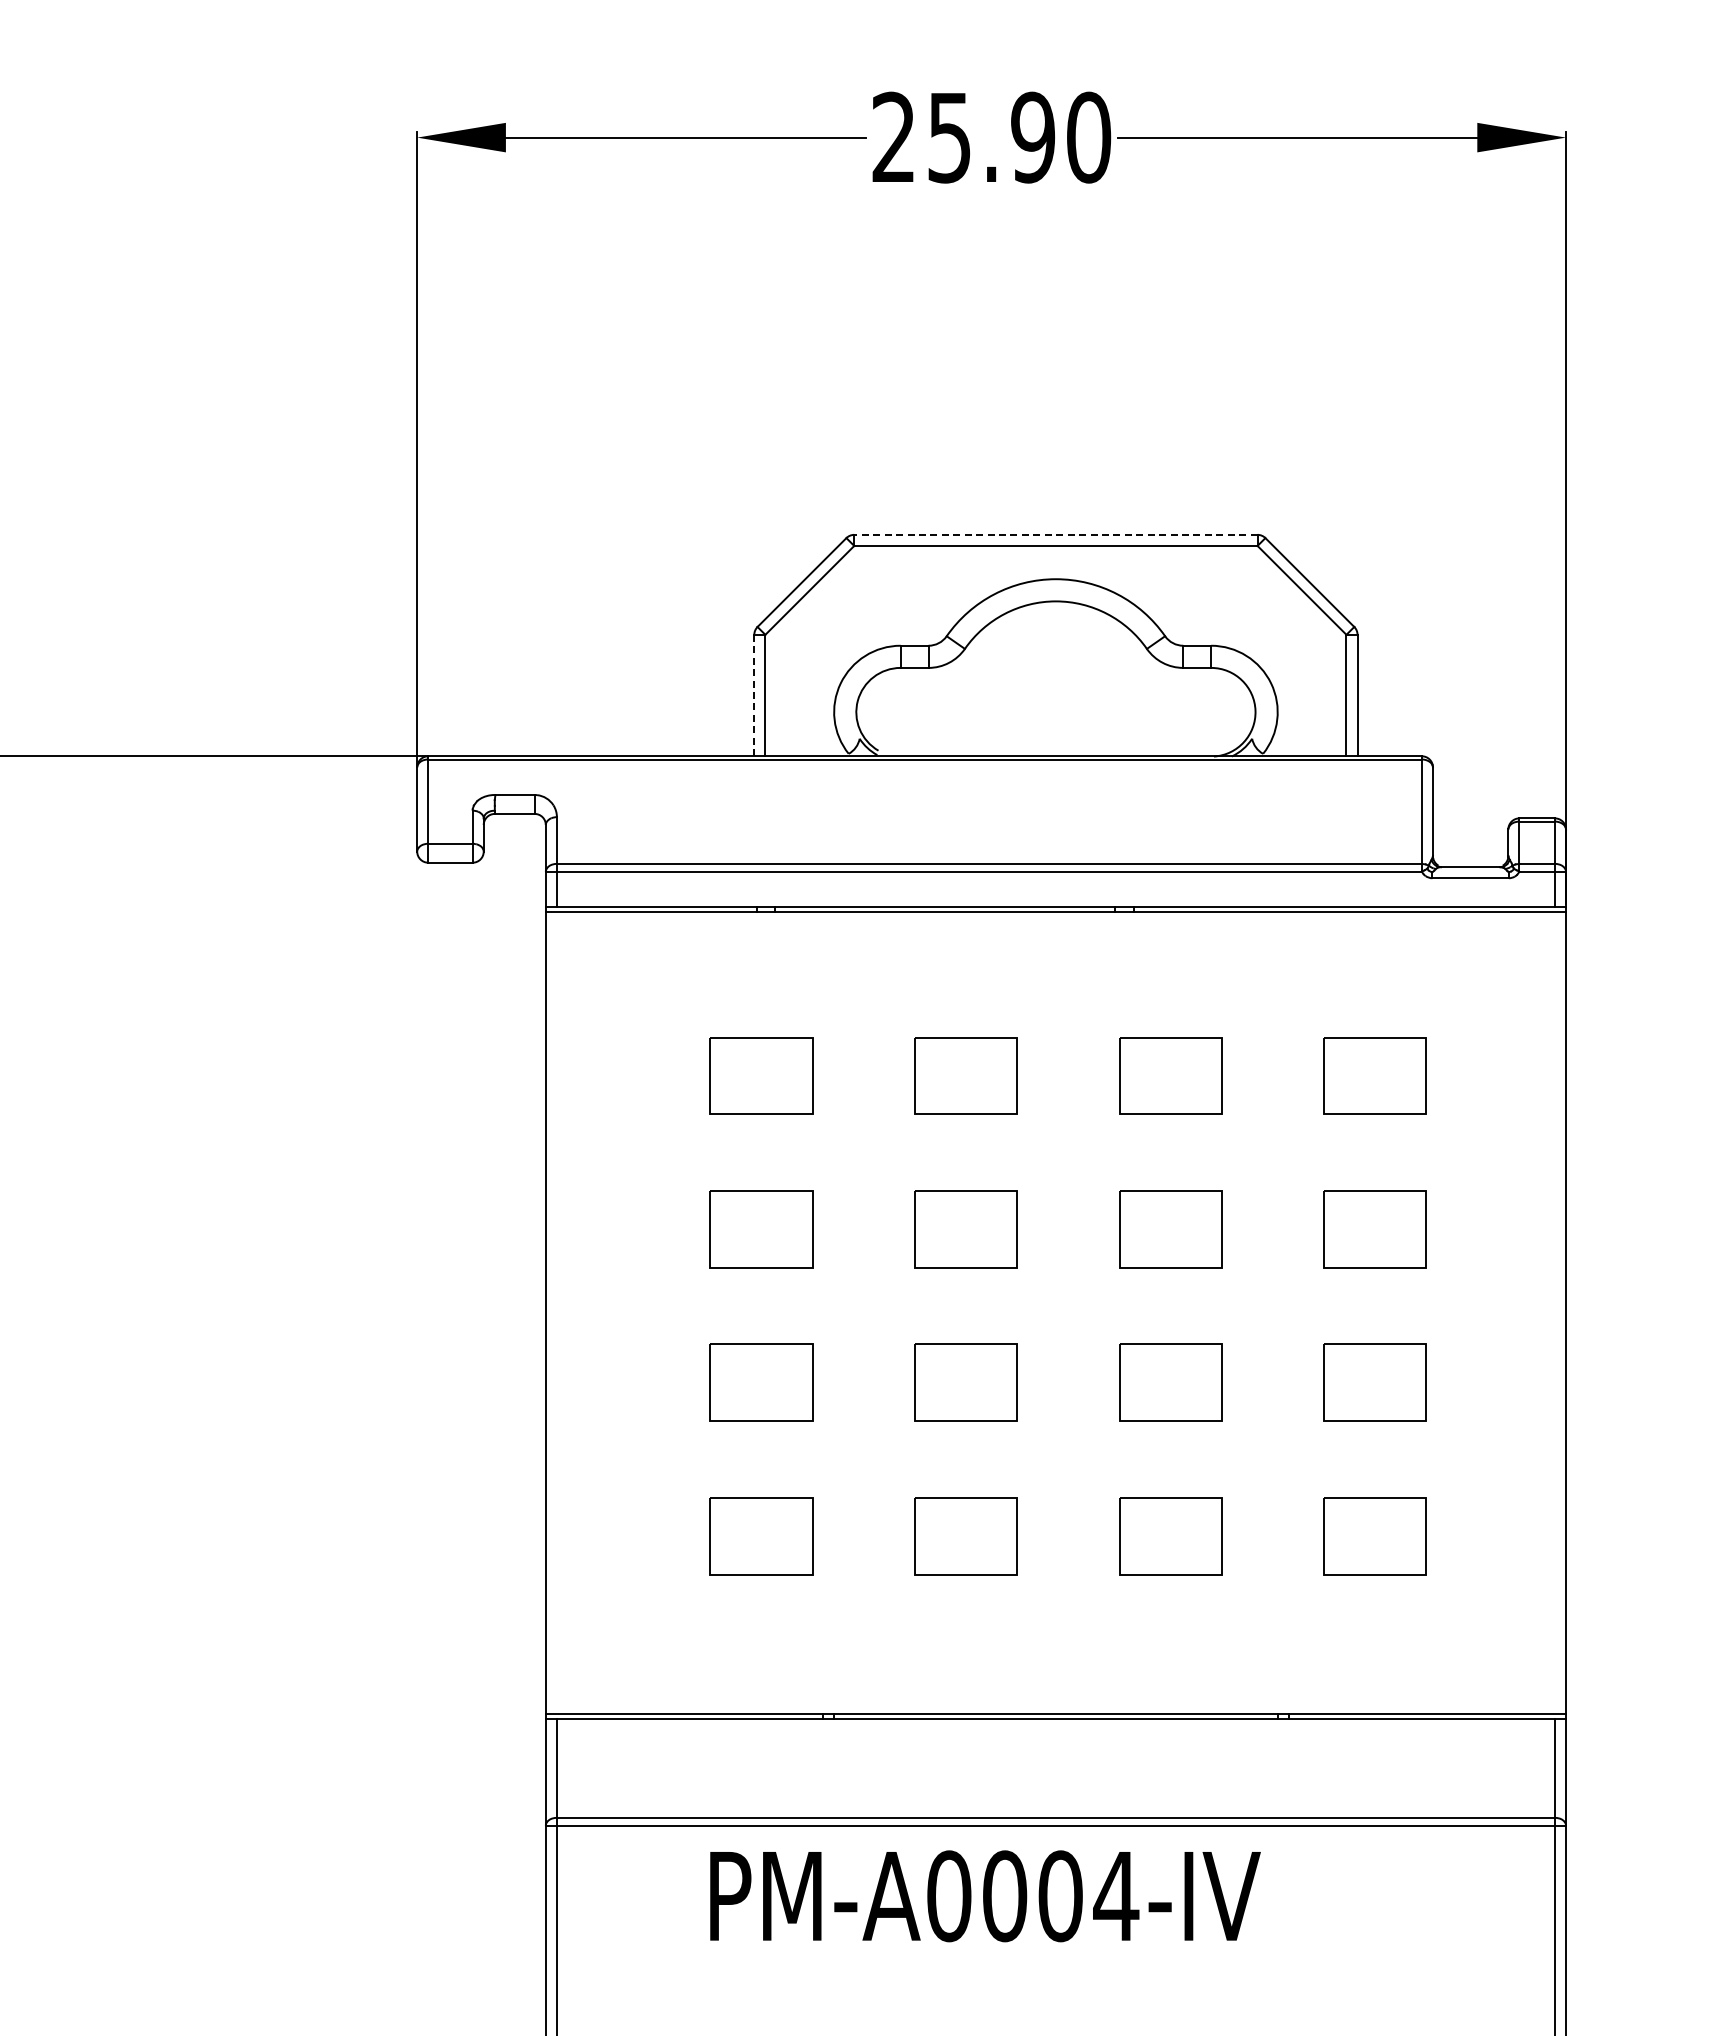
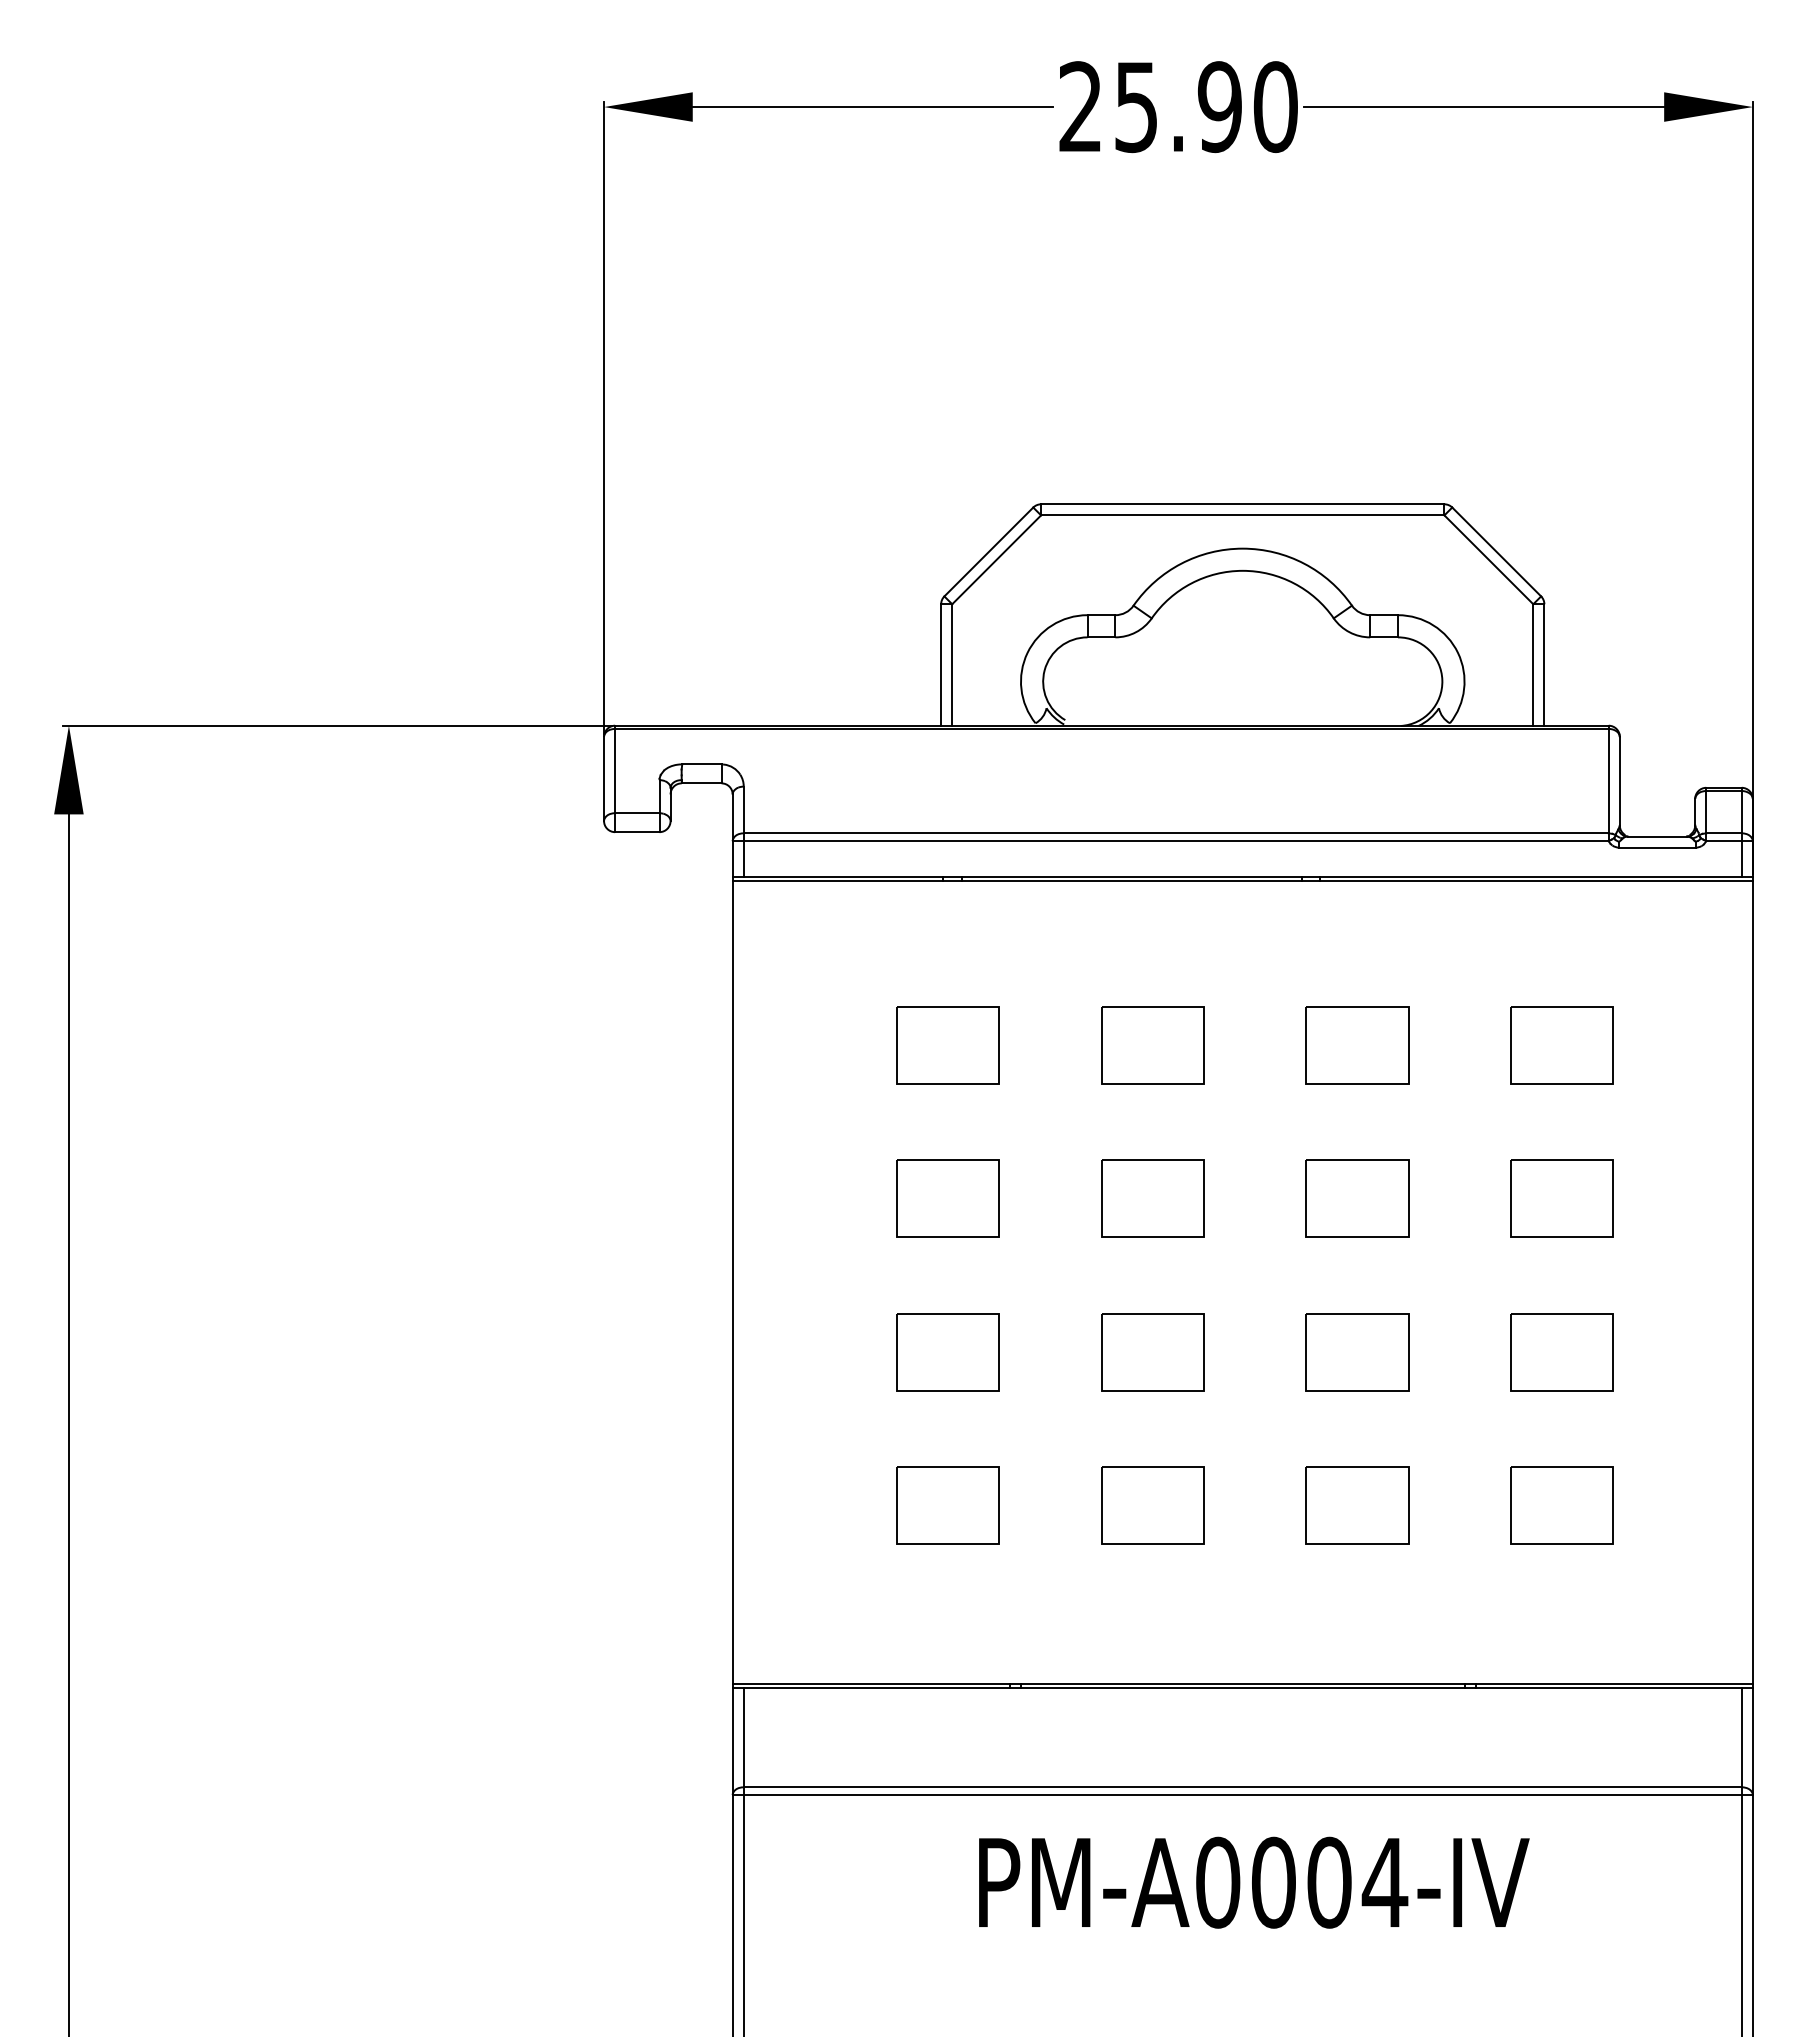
line: (1055, 535) -> (1242, 504), dashed -> solid
line: (754, 695) -> (941, 664), dashed -> solid
text: (985, 1896) -> (1254, 1882), moved

